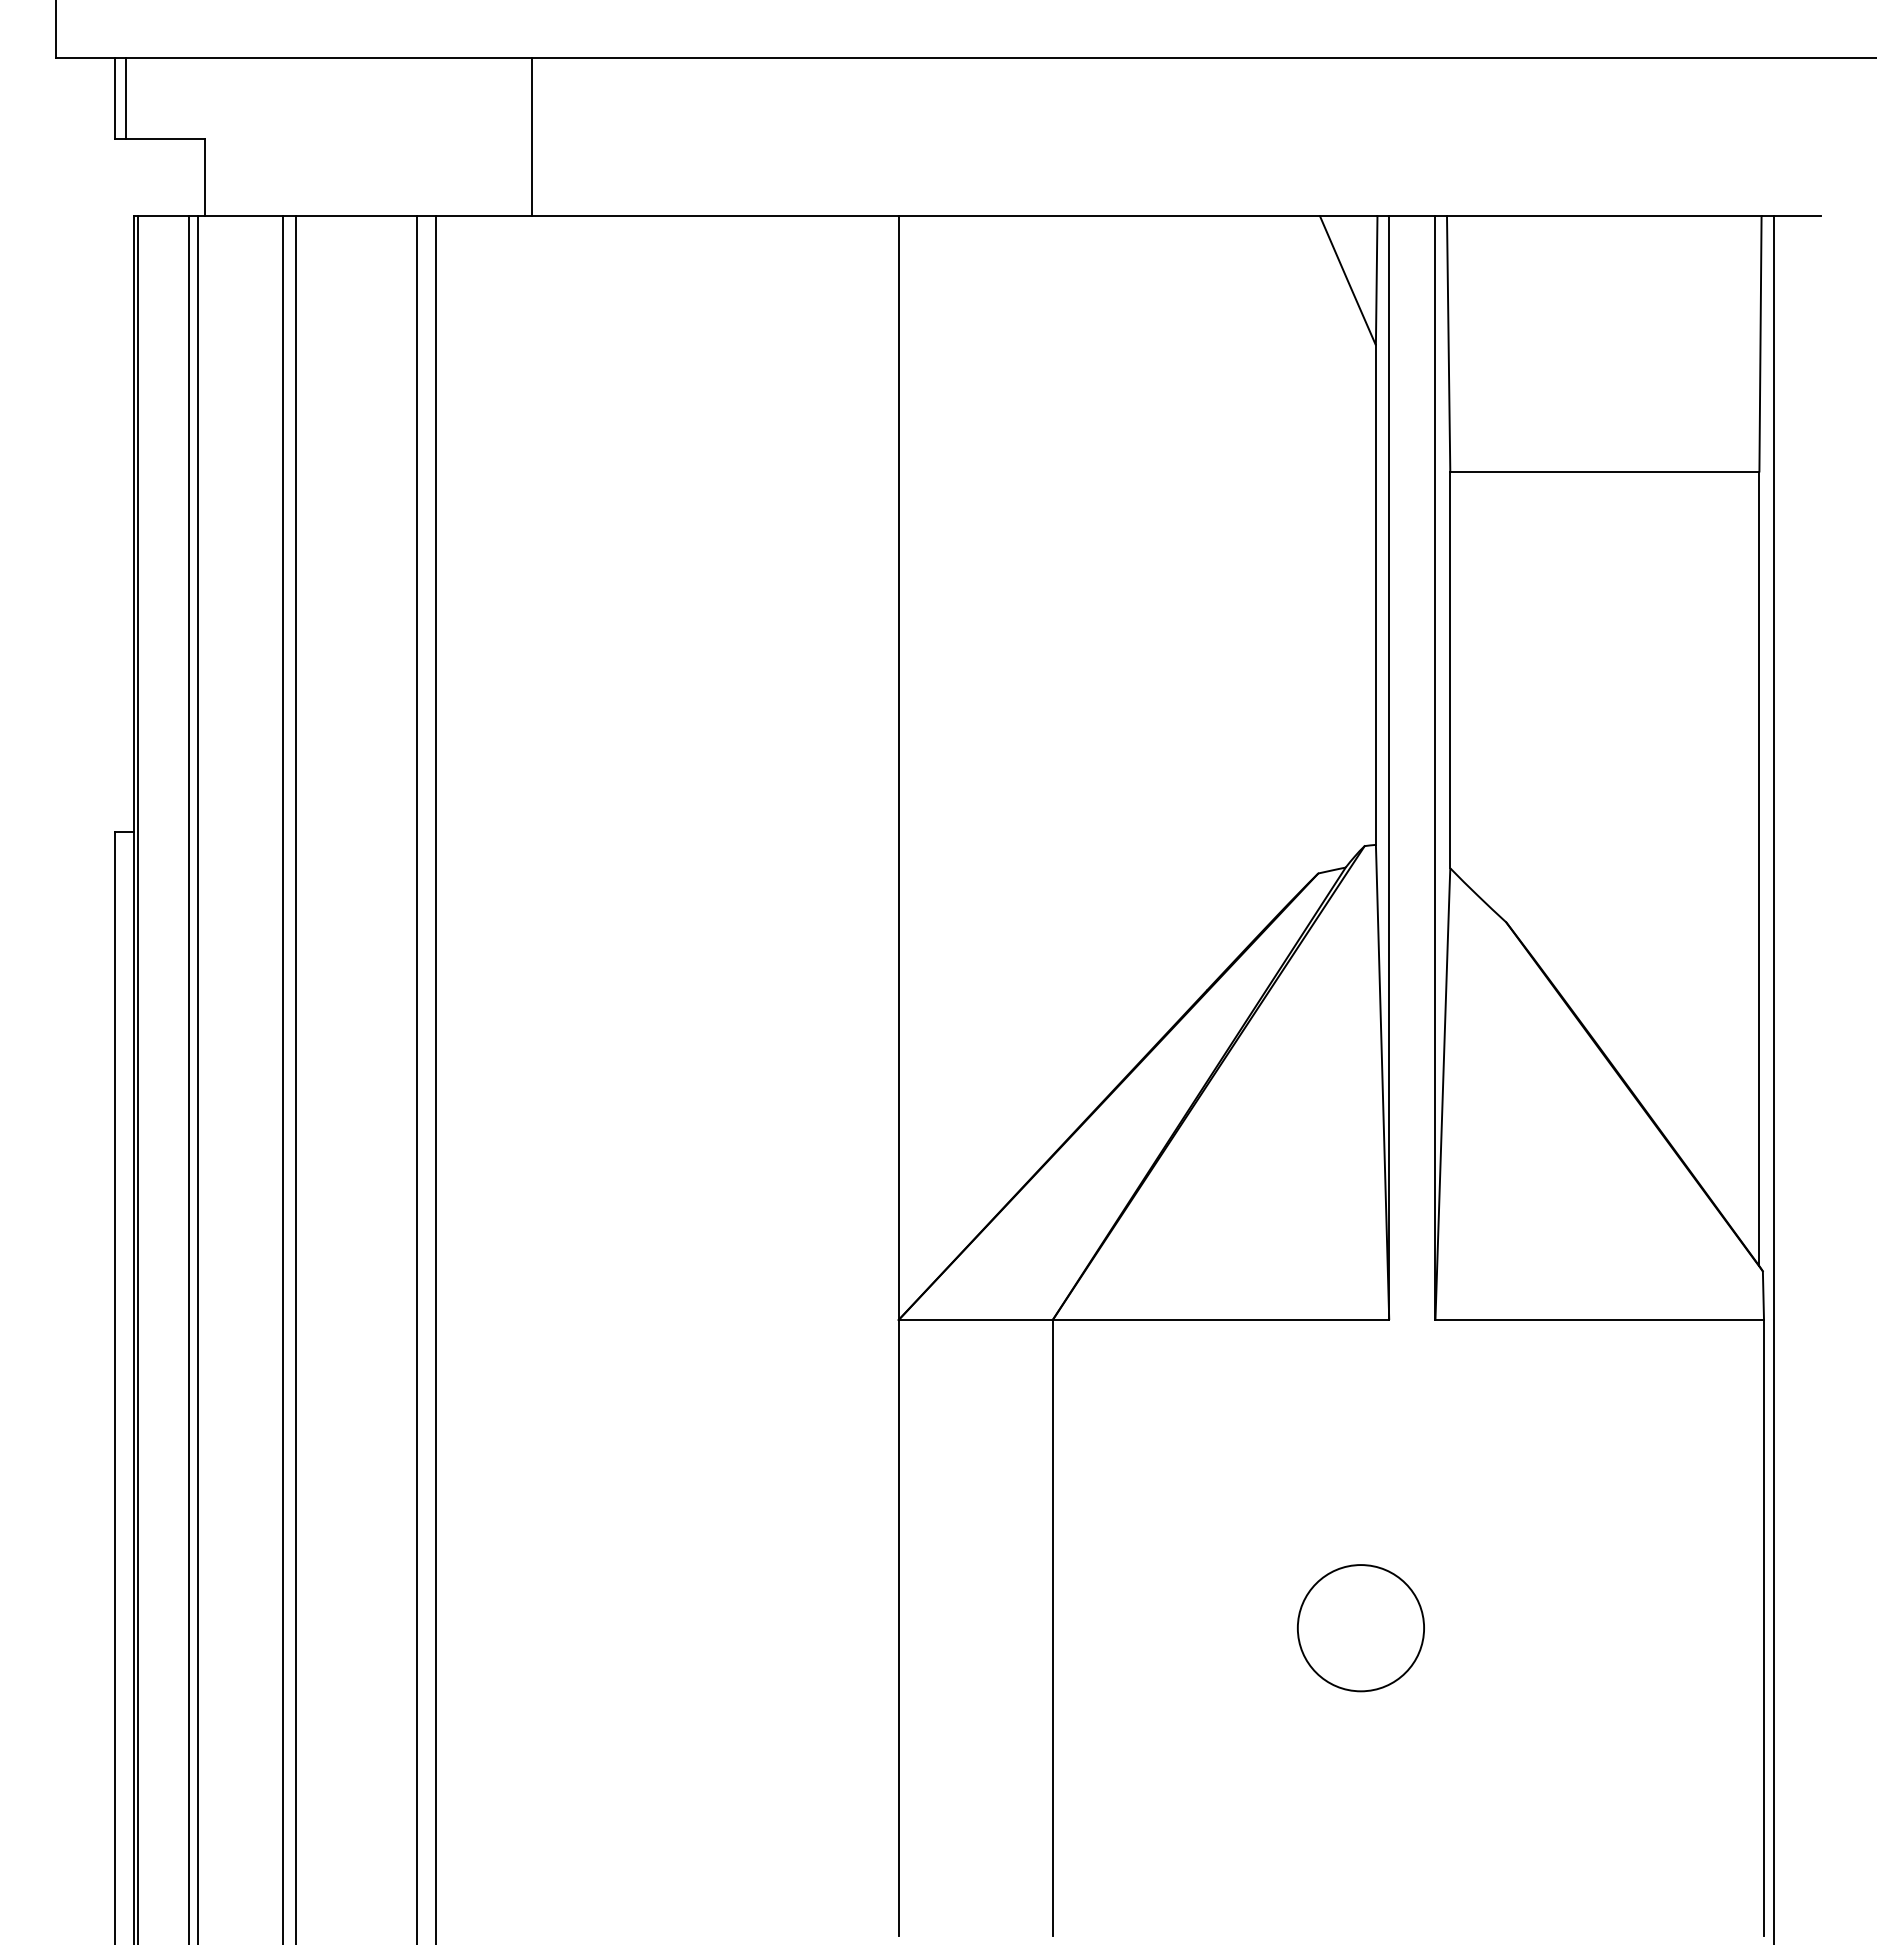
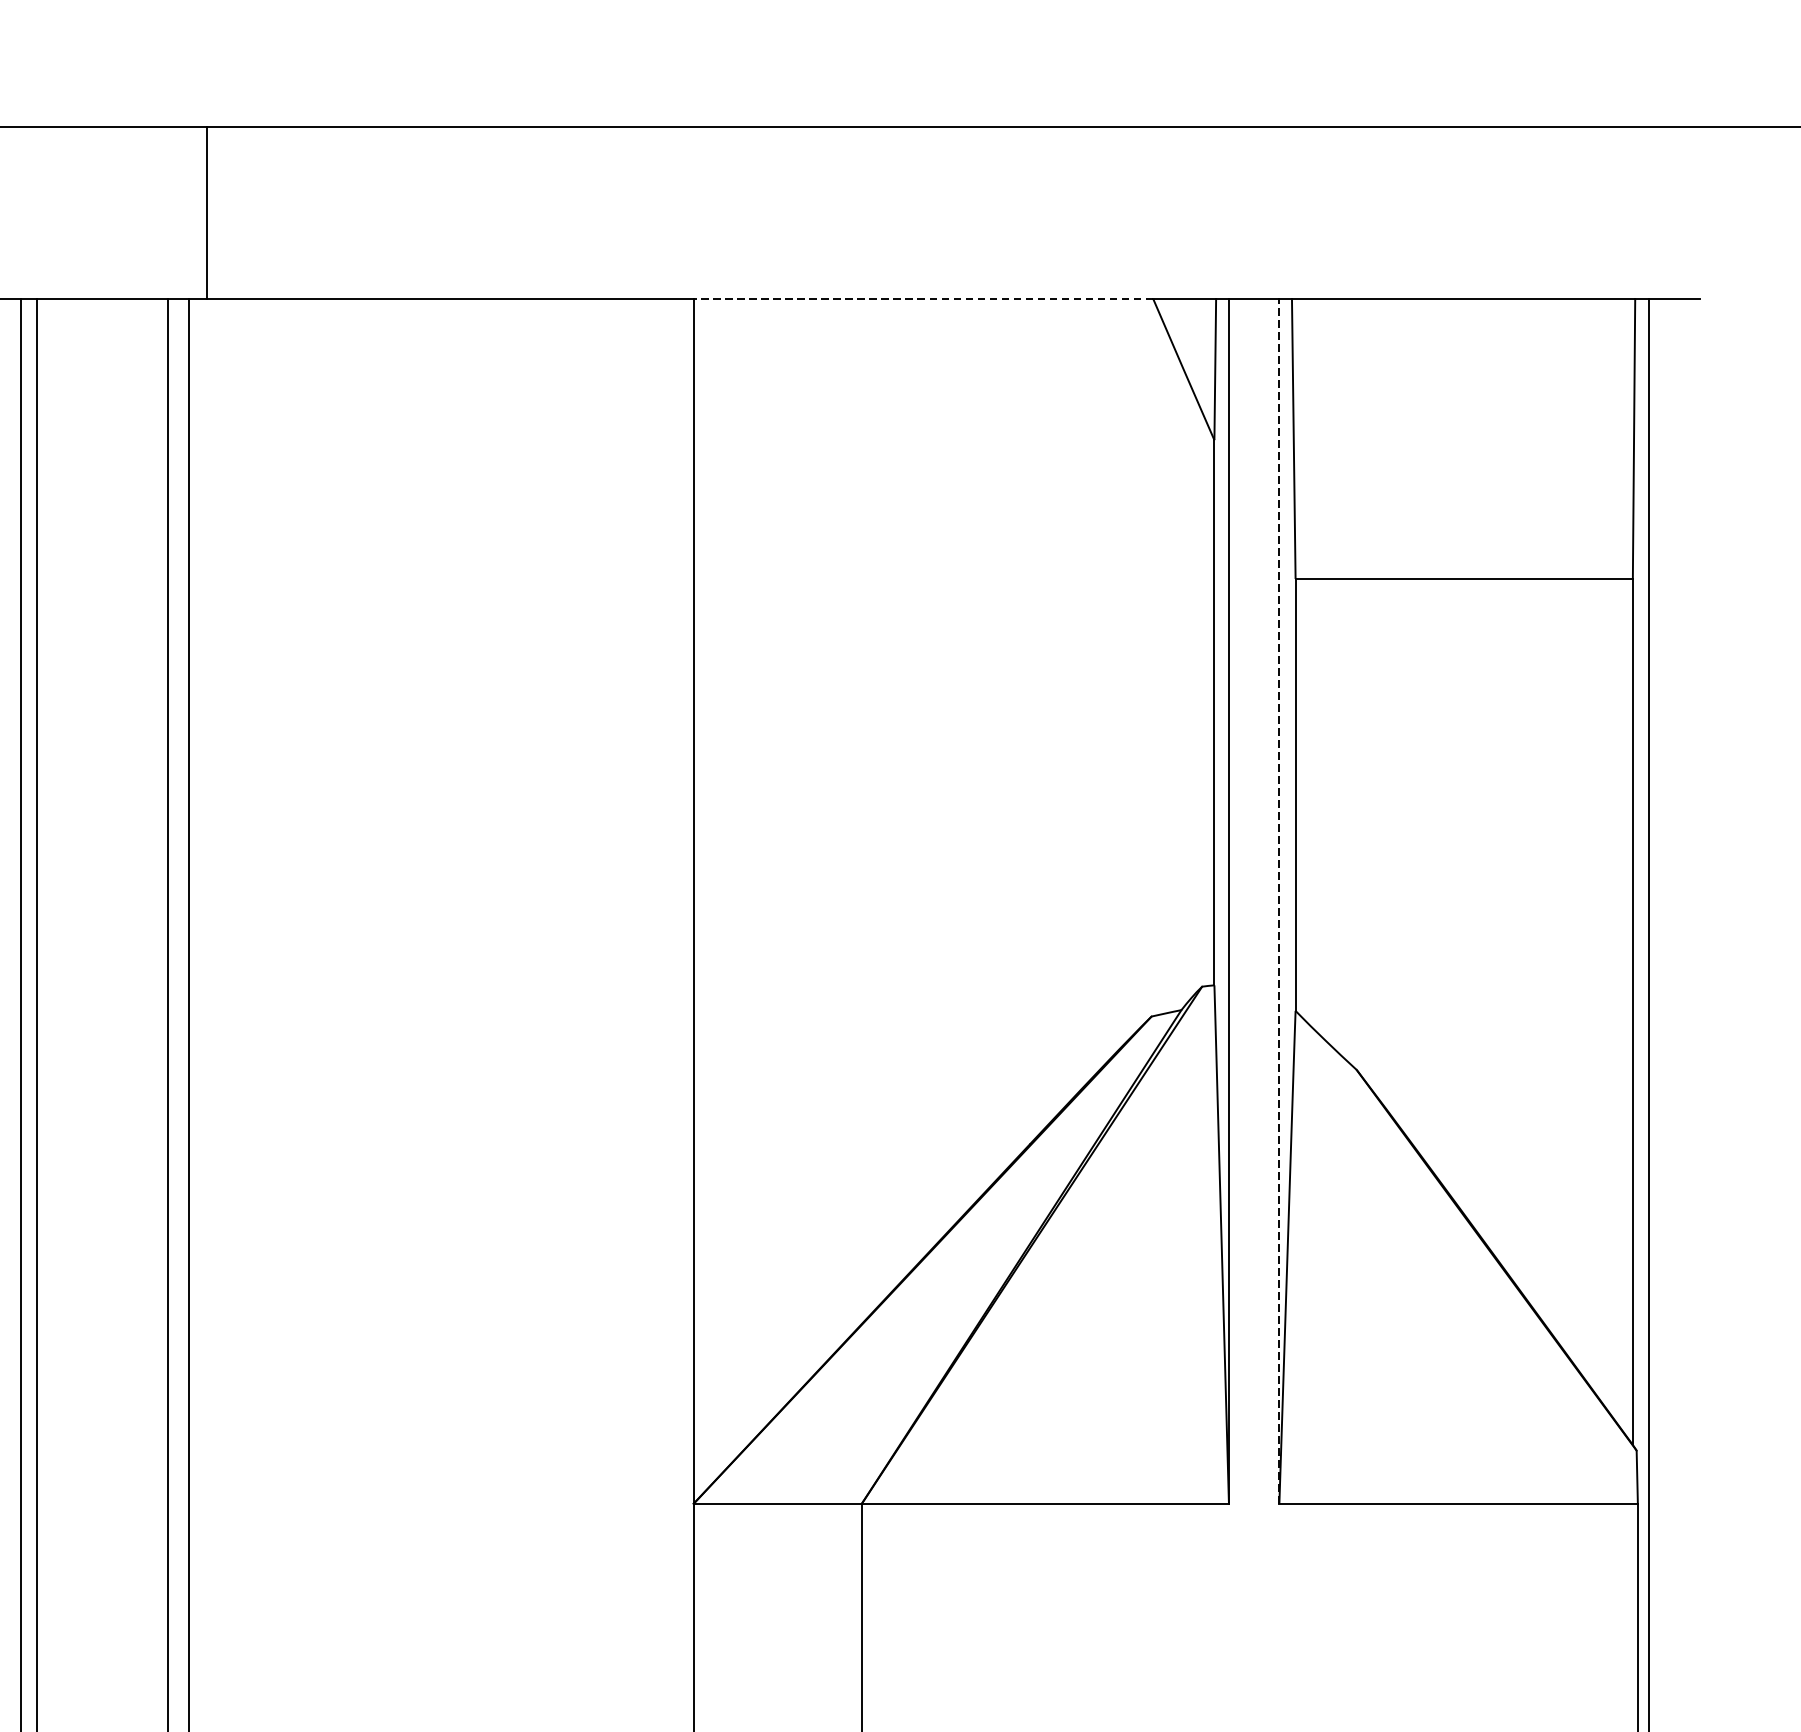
line: (531, 136) -> (206, 212), moved
line: (1109, 215) -> (923, 298), solid -> dashed
line: (1435, 767) -> (1279, 900), solid -> dashed

